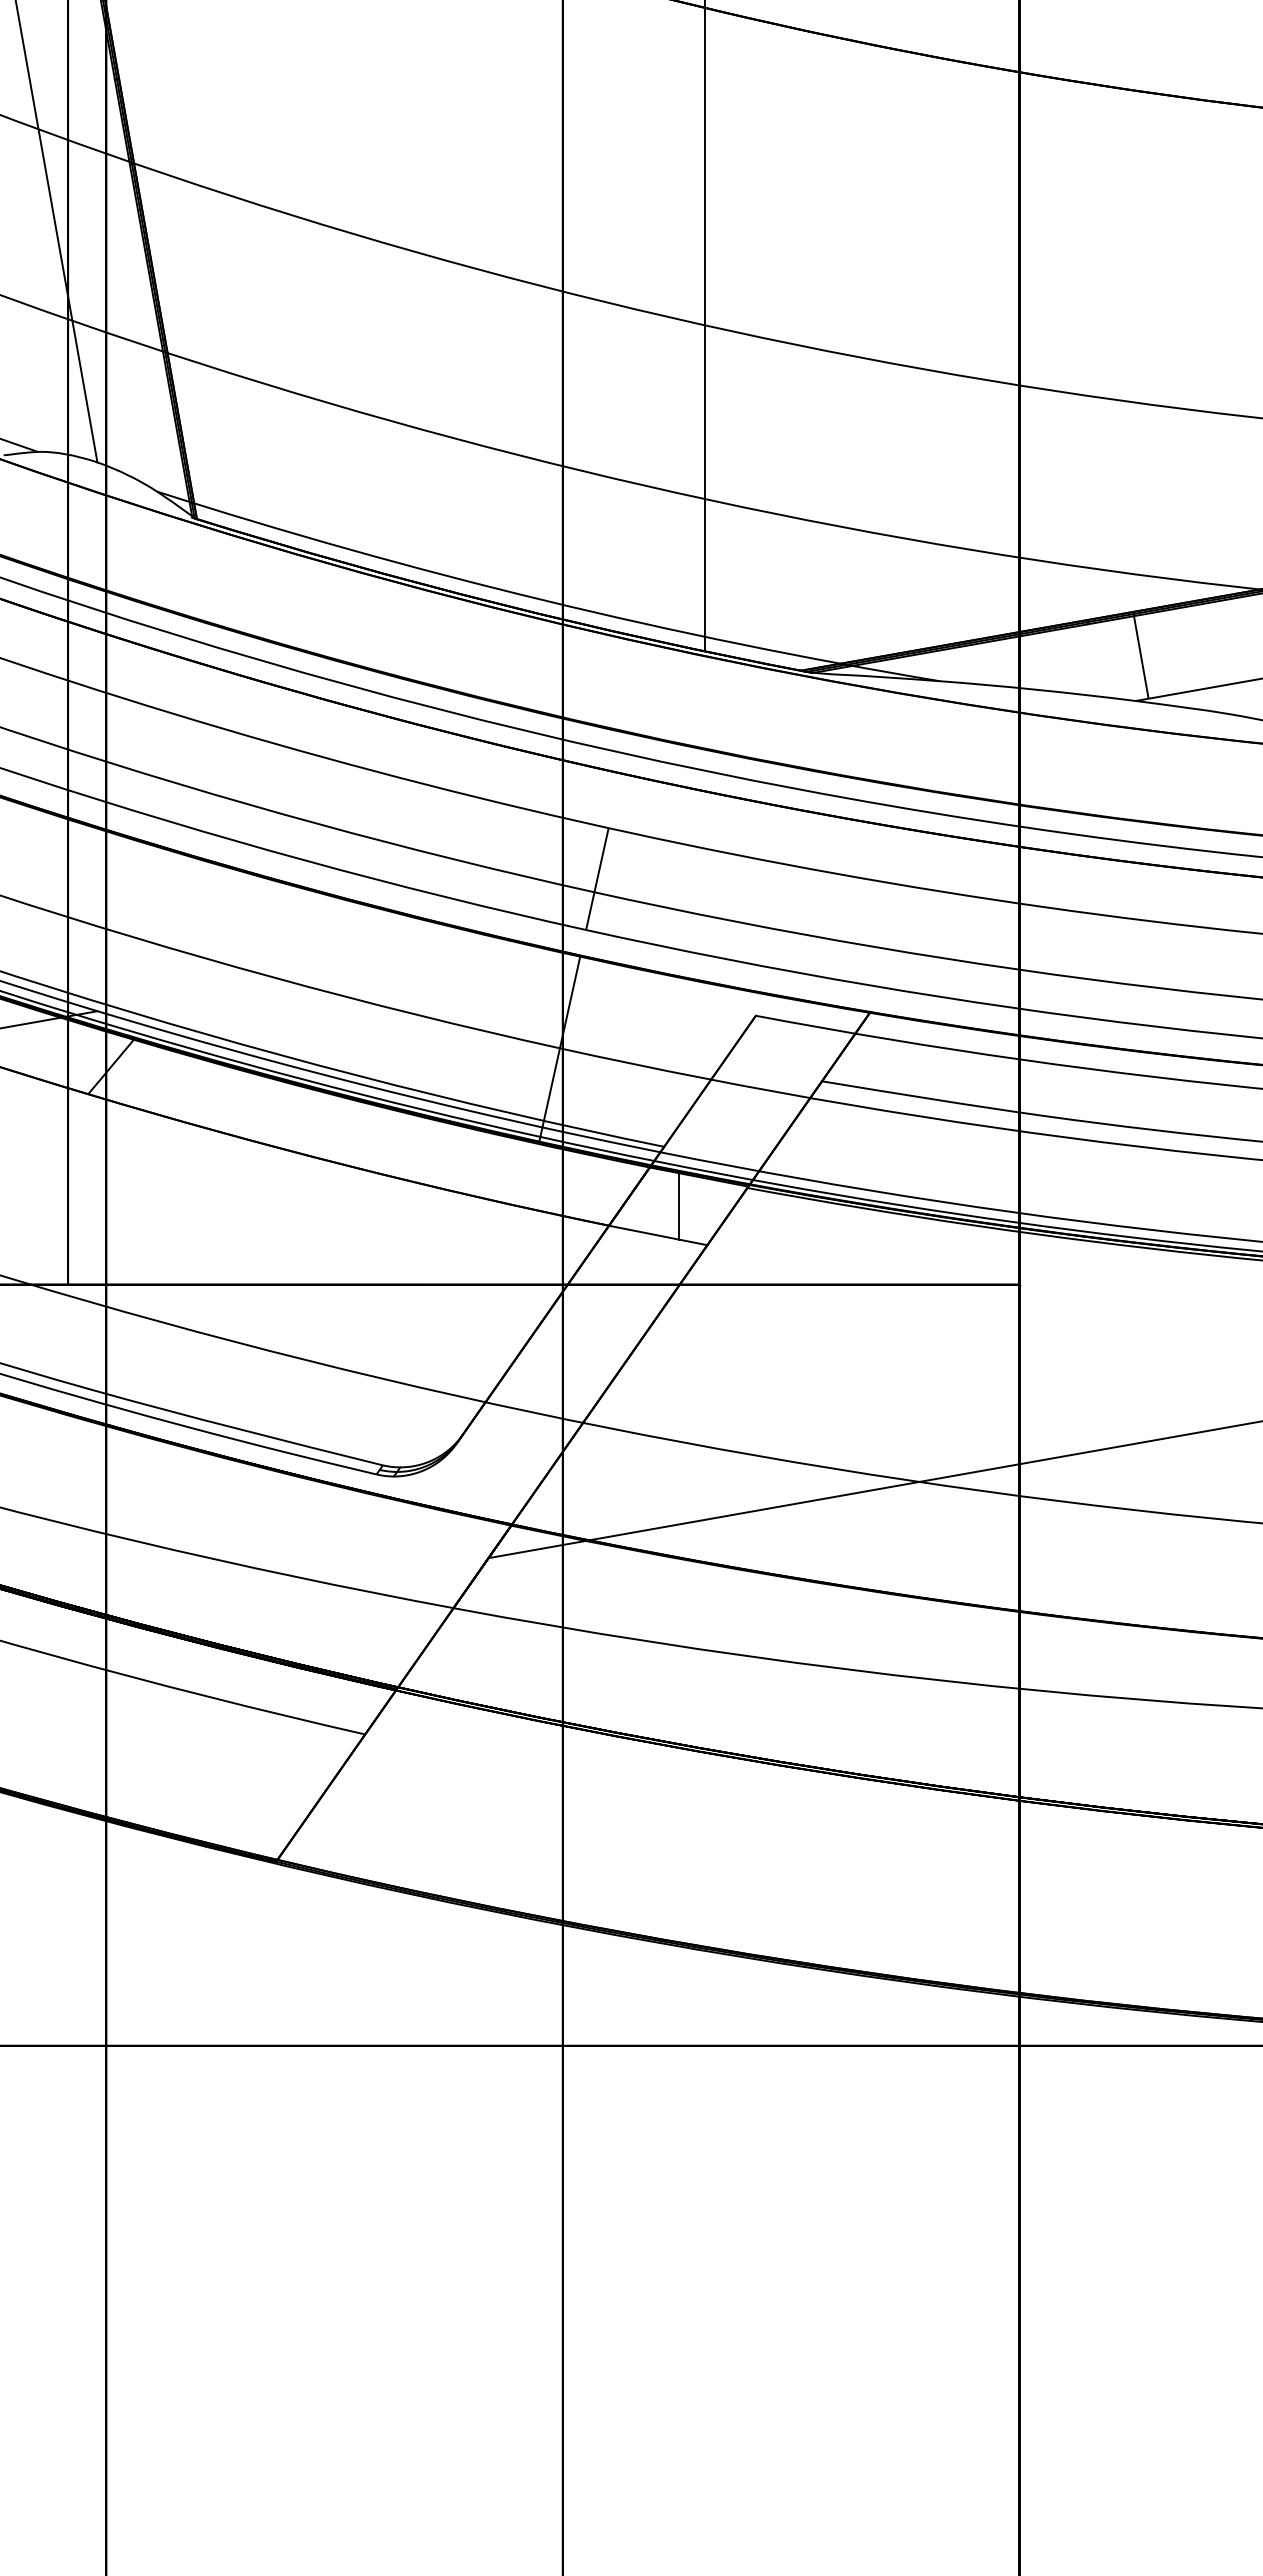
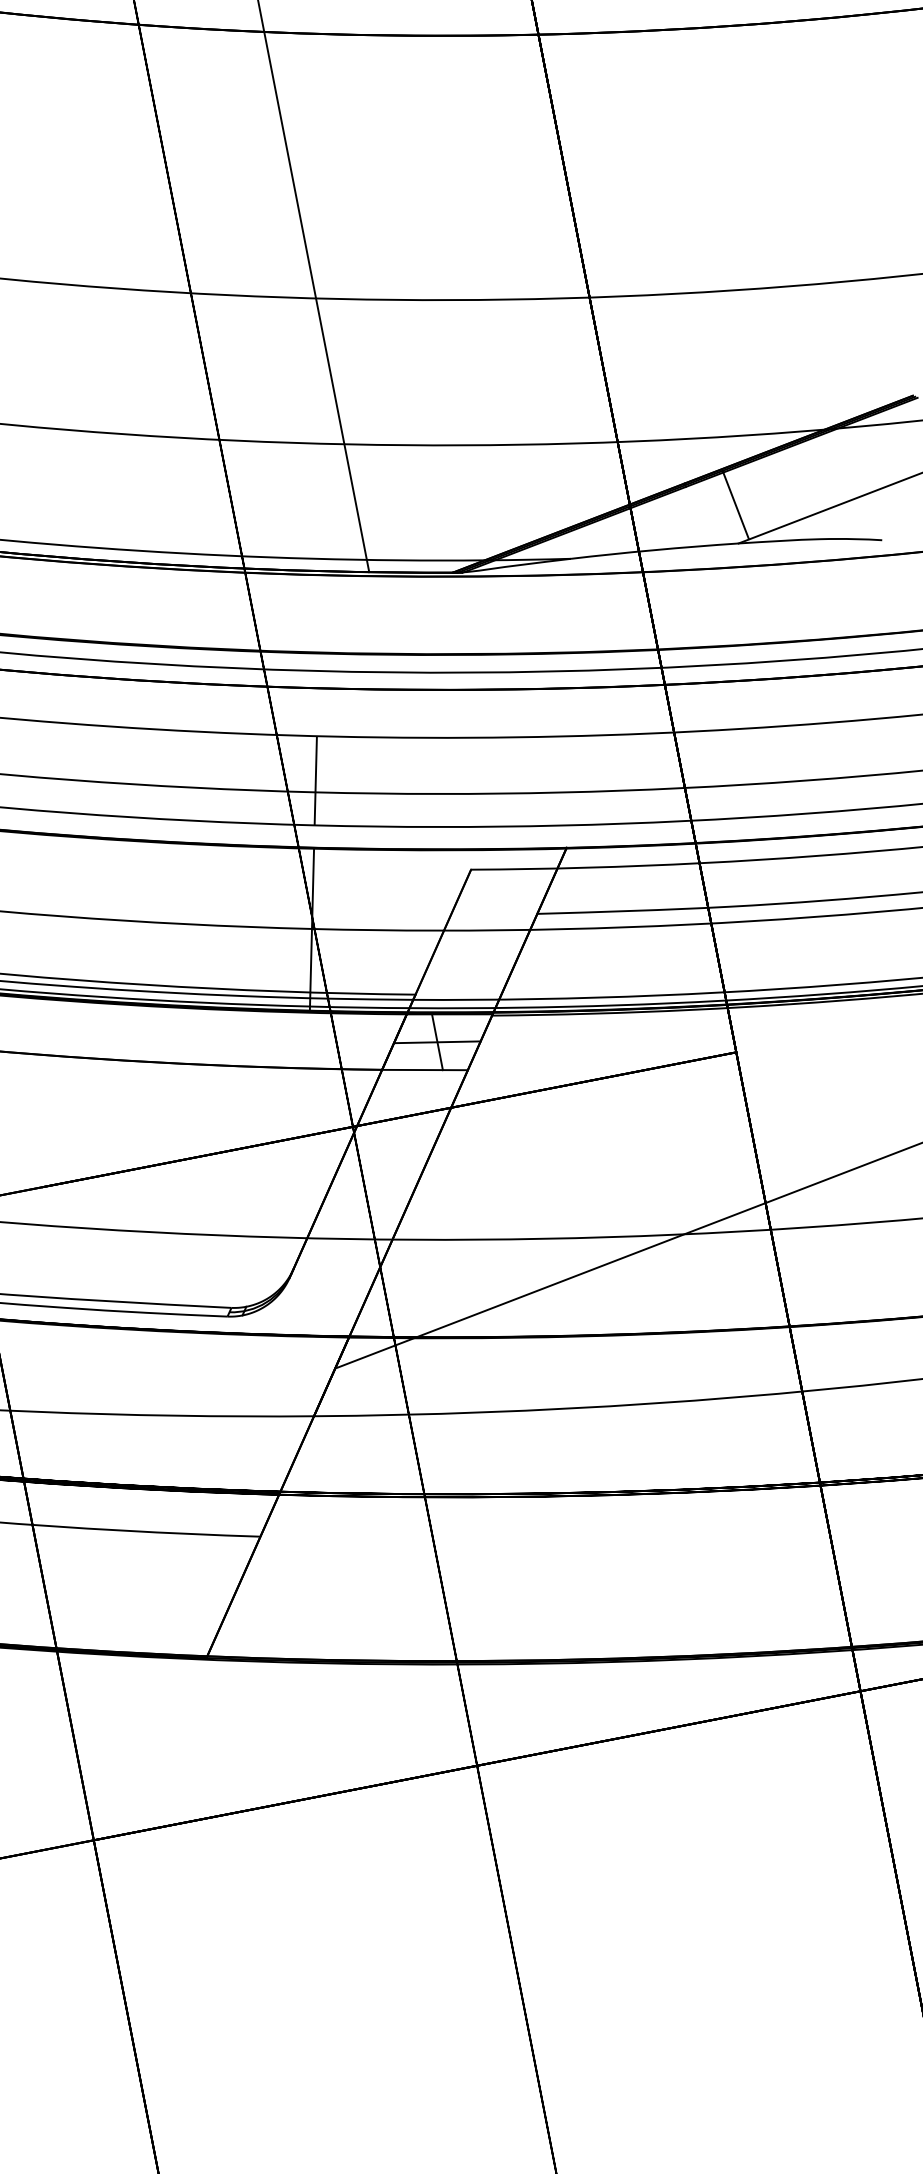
line: (678, 1206) -> (437, 1042), added

